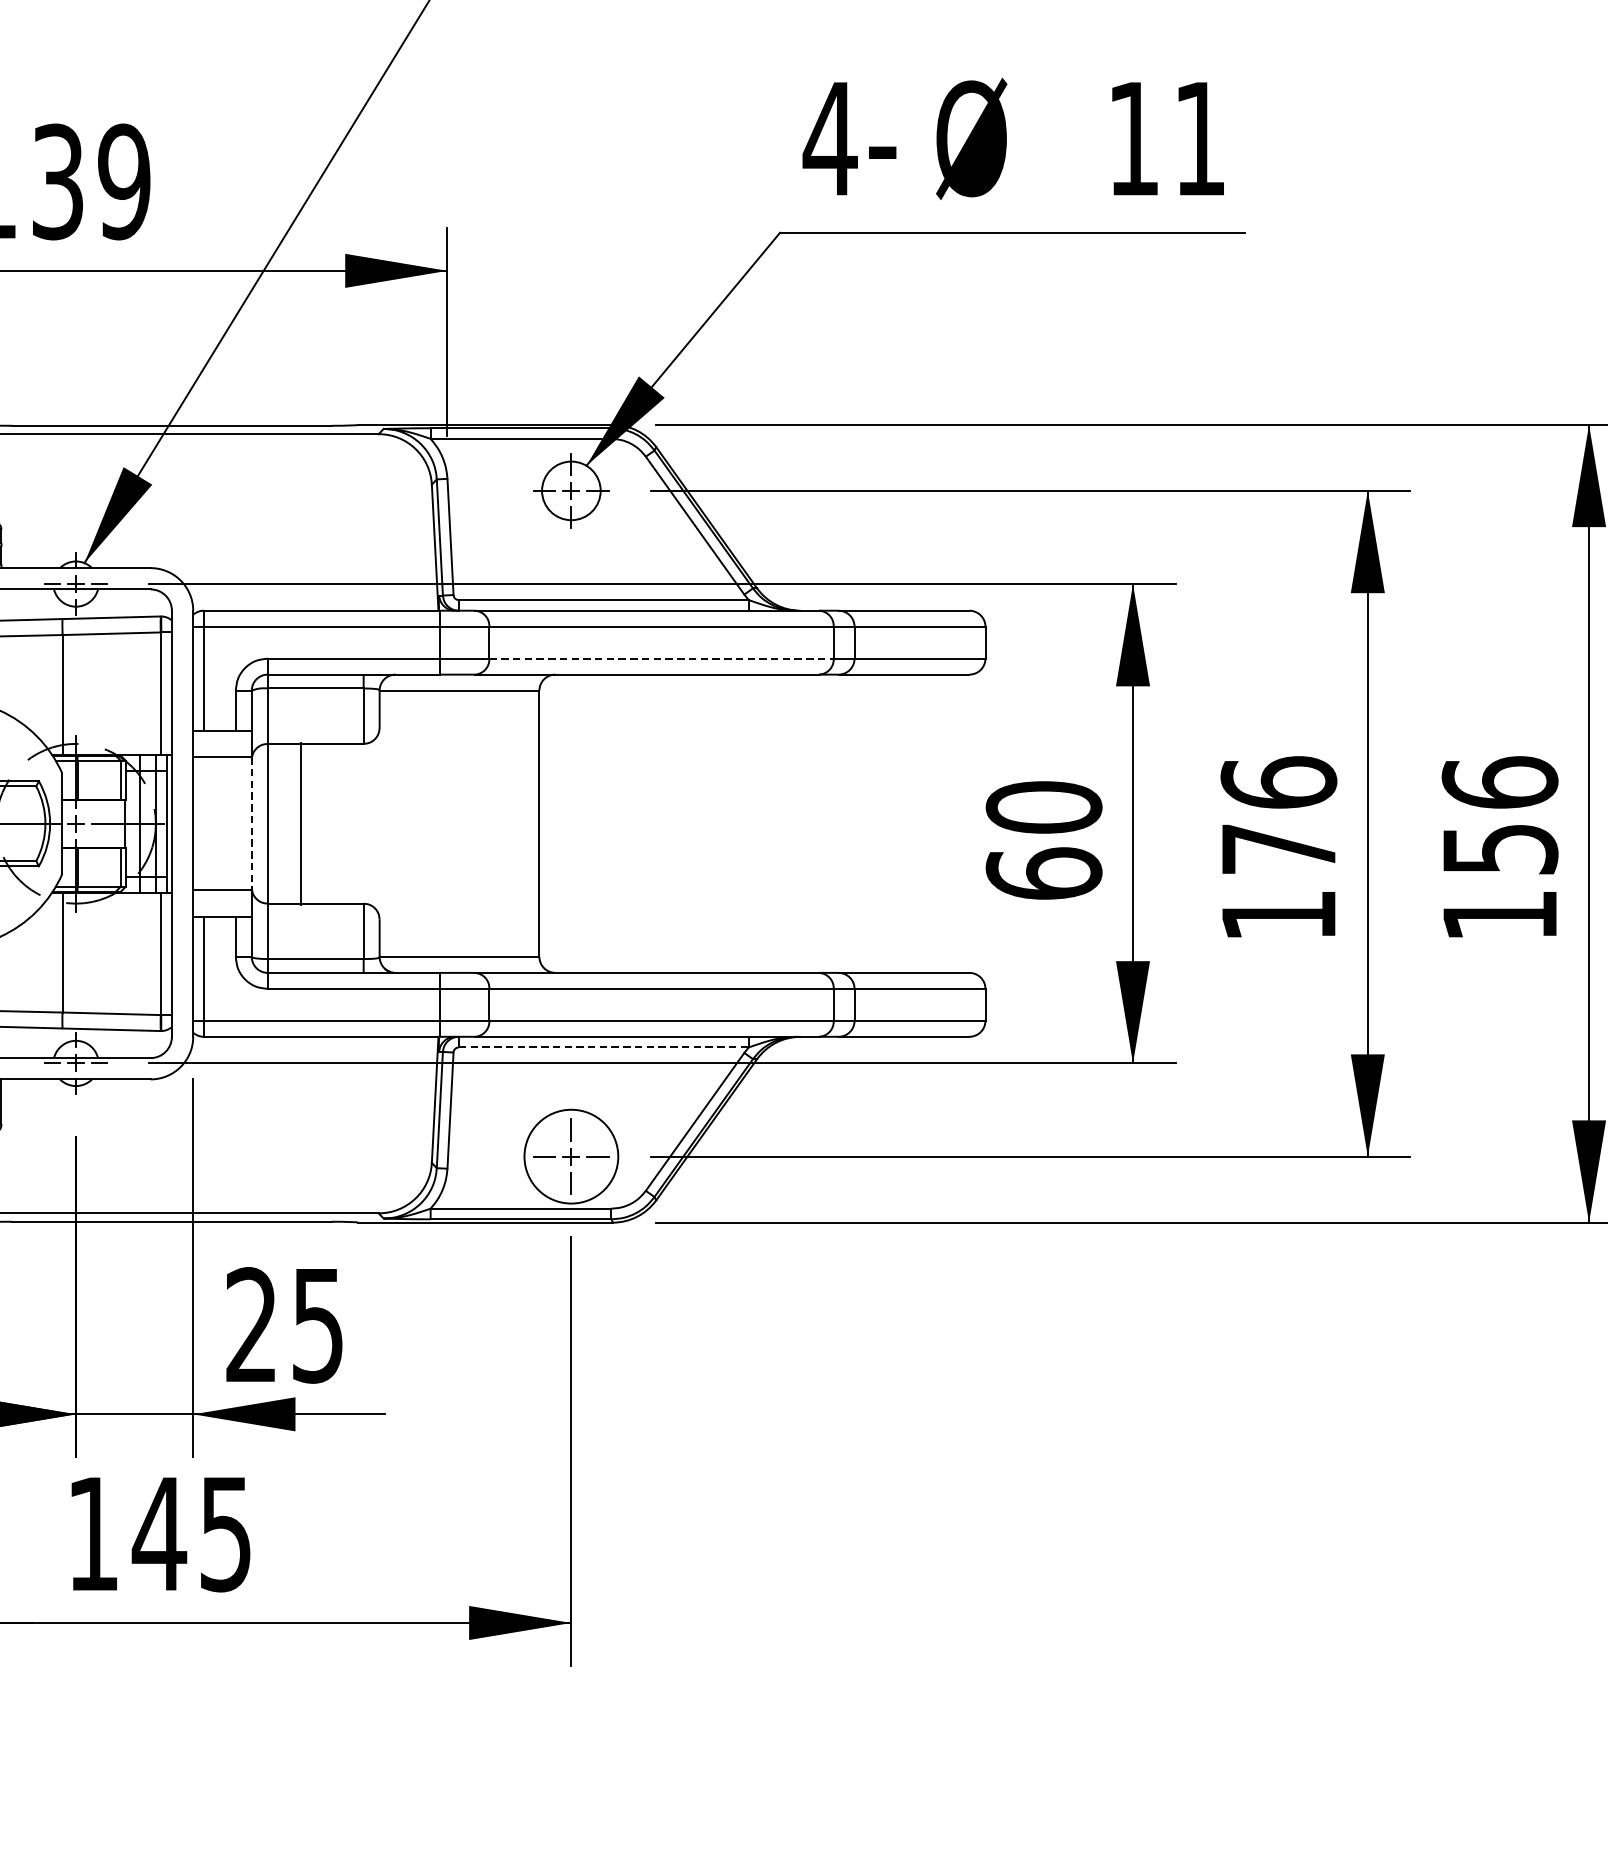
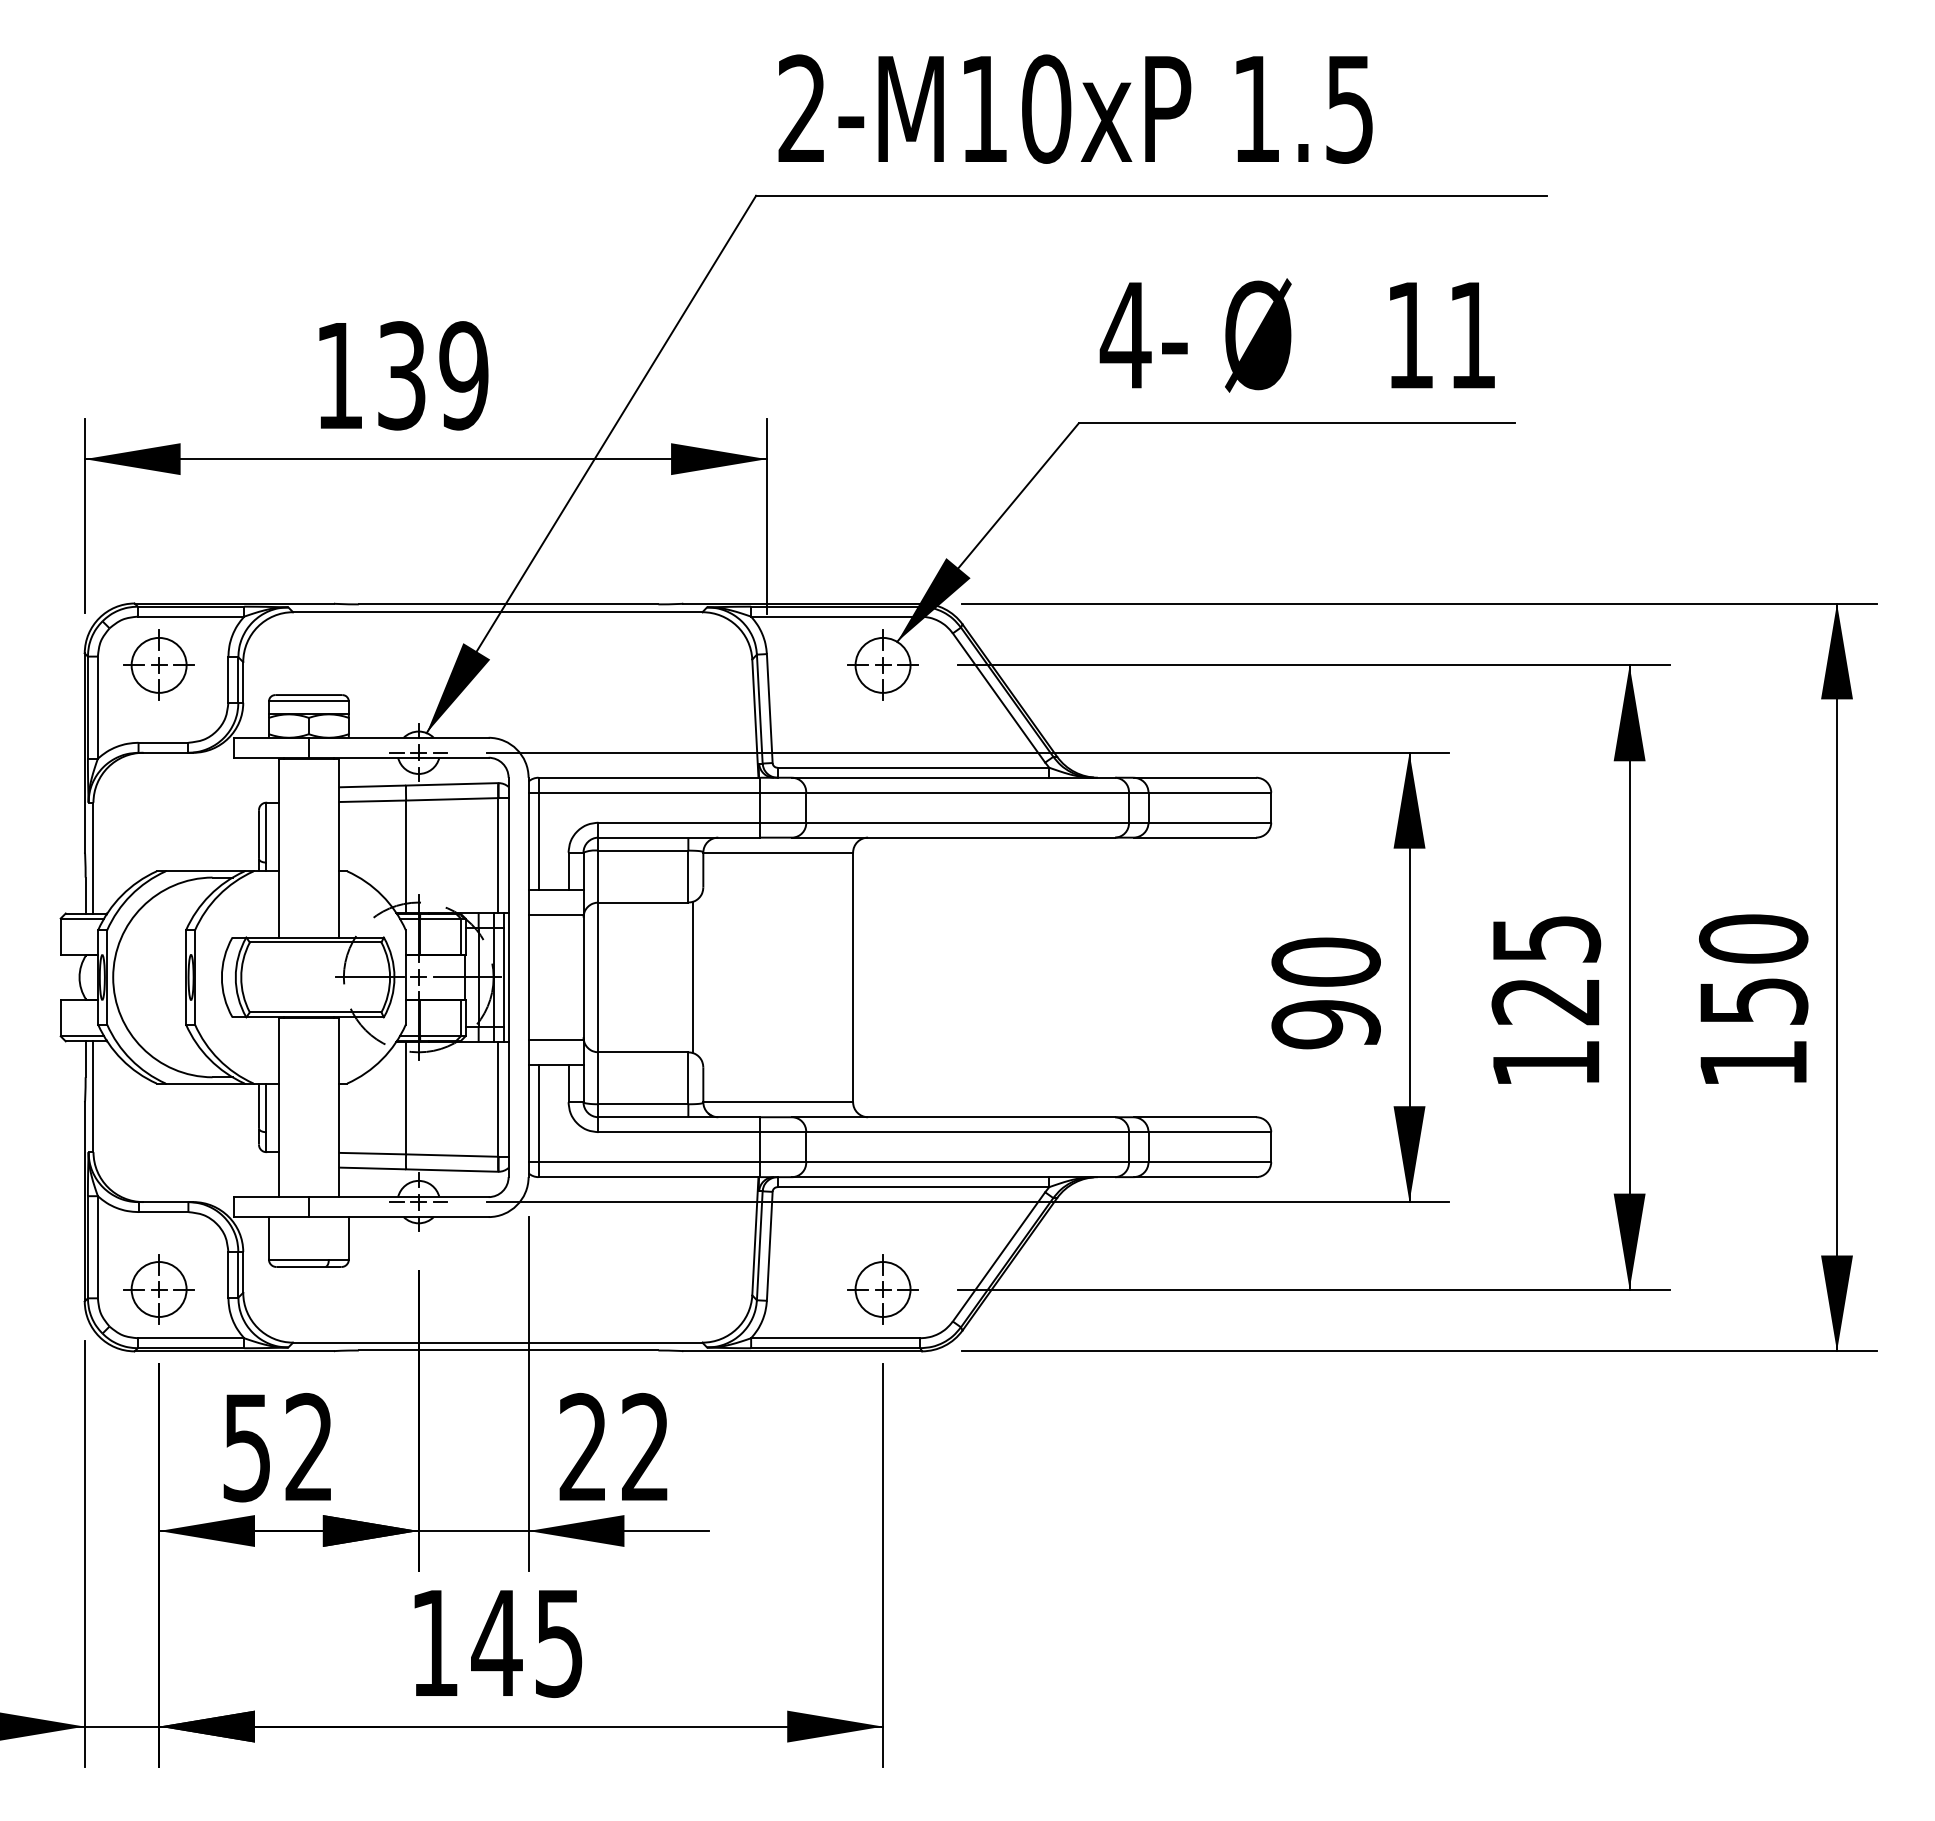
line: (662, 658) -> (968, 822), dashed -> solid
text: (1499, 782) -> (1753, 938), 156 -> 150
text: (1279, 815) -> (1546, 969), 176 -> 125
line: (251, 823) -> (583, 977), dashed -> solid
line: (300, 823) -> (693, 977), moved
text: (1043, 873) -> (1325, 1024), 60 -> 90
line: (603, 1047) -> (913, 1187), dashed -> solid
circle: (570, 1156) -> (882, 1289), size x0.62
text: (317, 1325) -> (645, 1447), 25 -> 22

